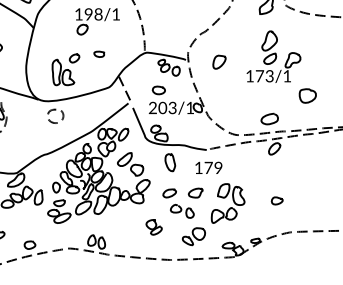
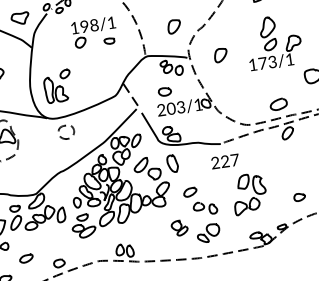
curve: (180, 28) -> (177, 27), added
curve: (99, 52) -> (109, 39), moved
part: (65, 69) -> (57, 86), moved
curve: (173, 162) -> (175, 163), moved
text: (208, 167) -> (225, 161), 179 -> 227
curve: (195, 190) -> (215, 185), removed
curve: (276, 198) -> (298, 194), moved
part: (193, 236) -> (208, 233), moved

